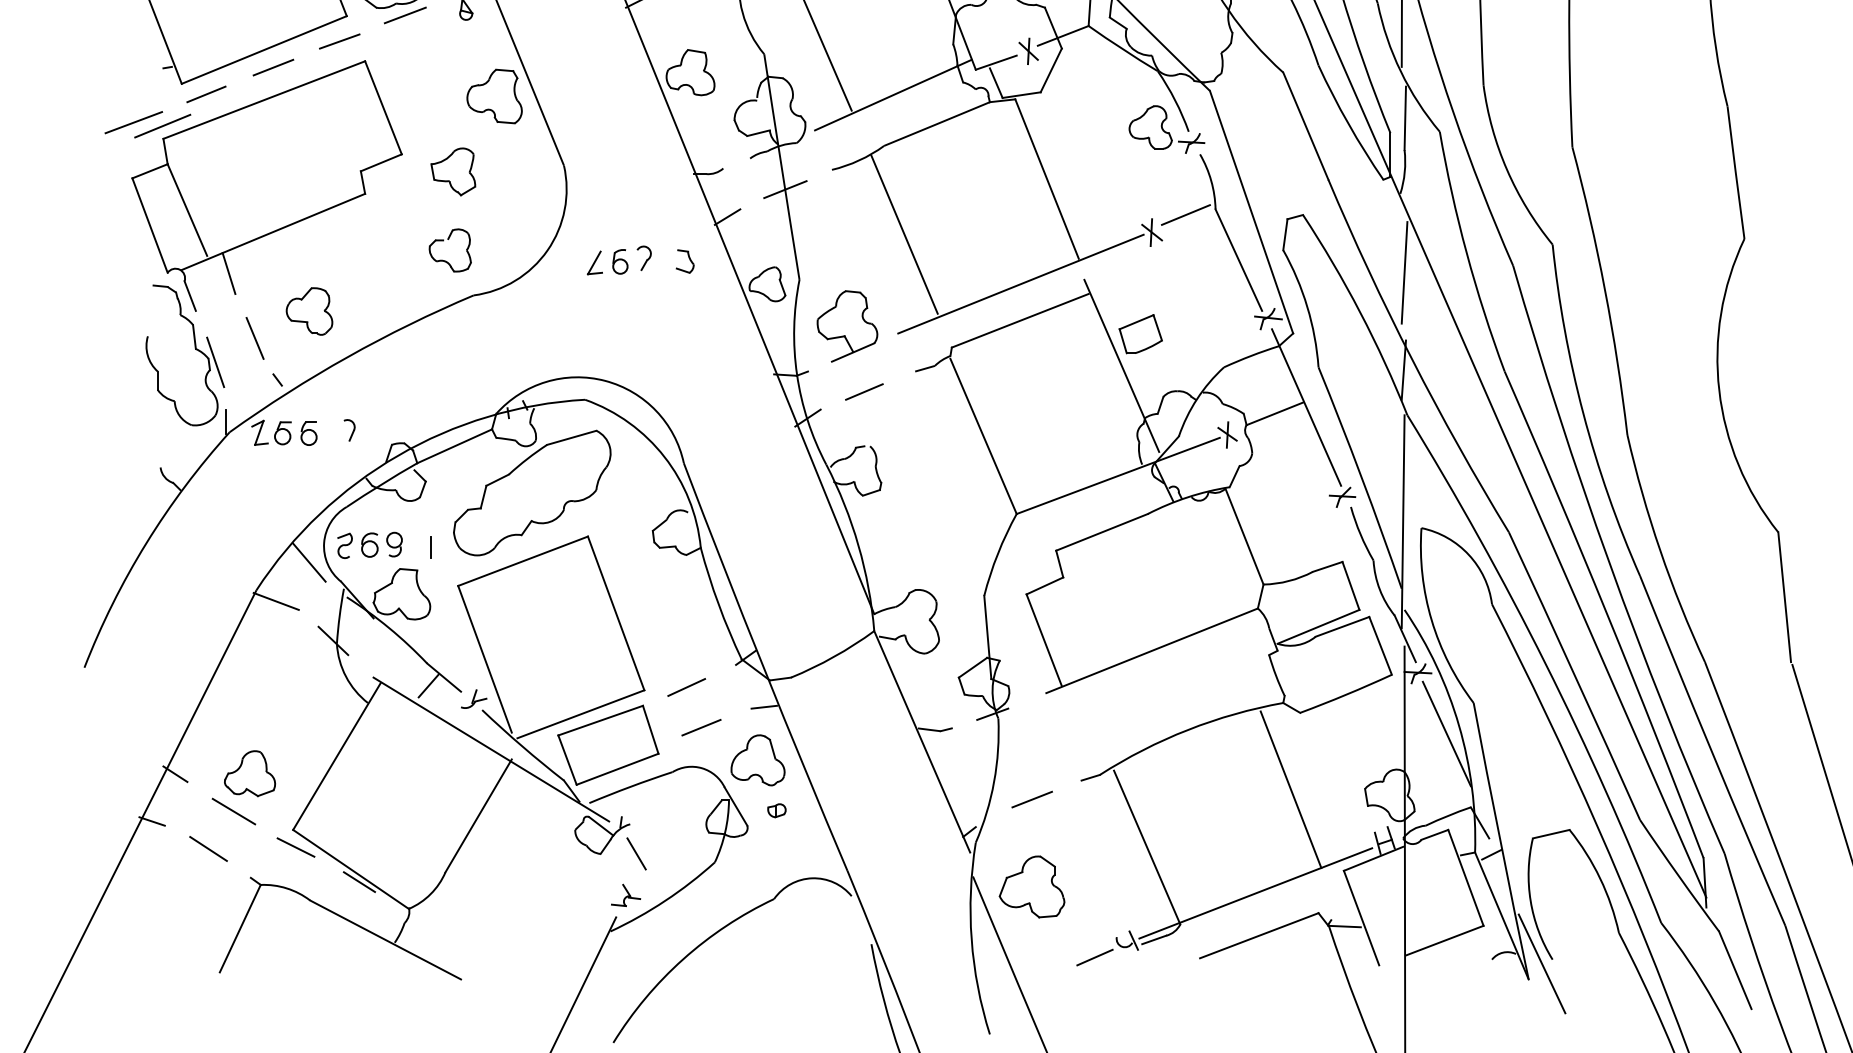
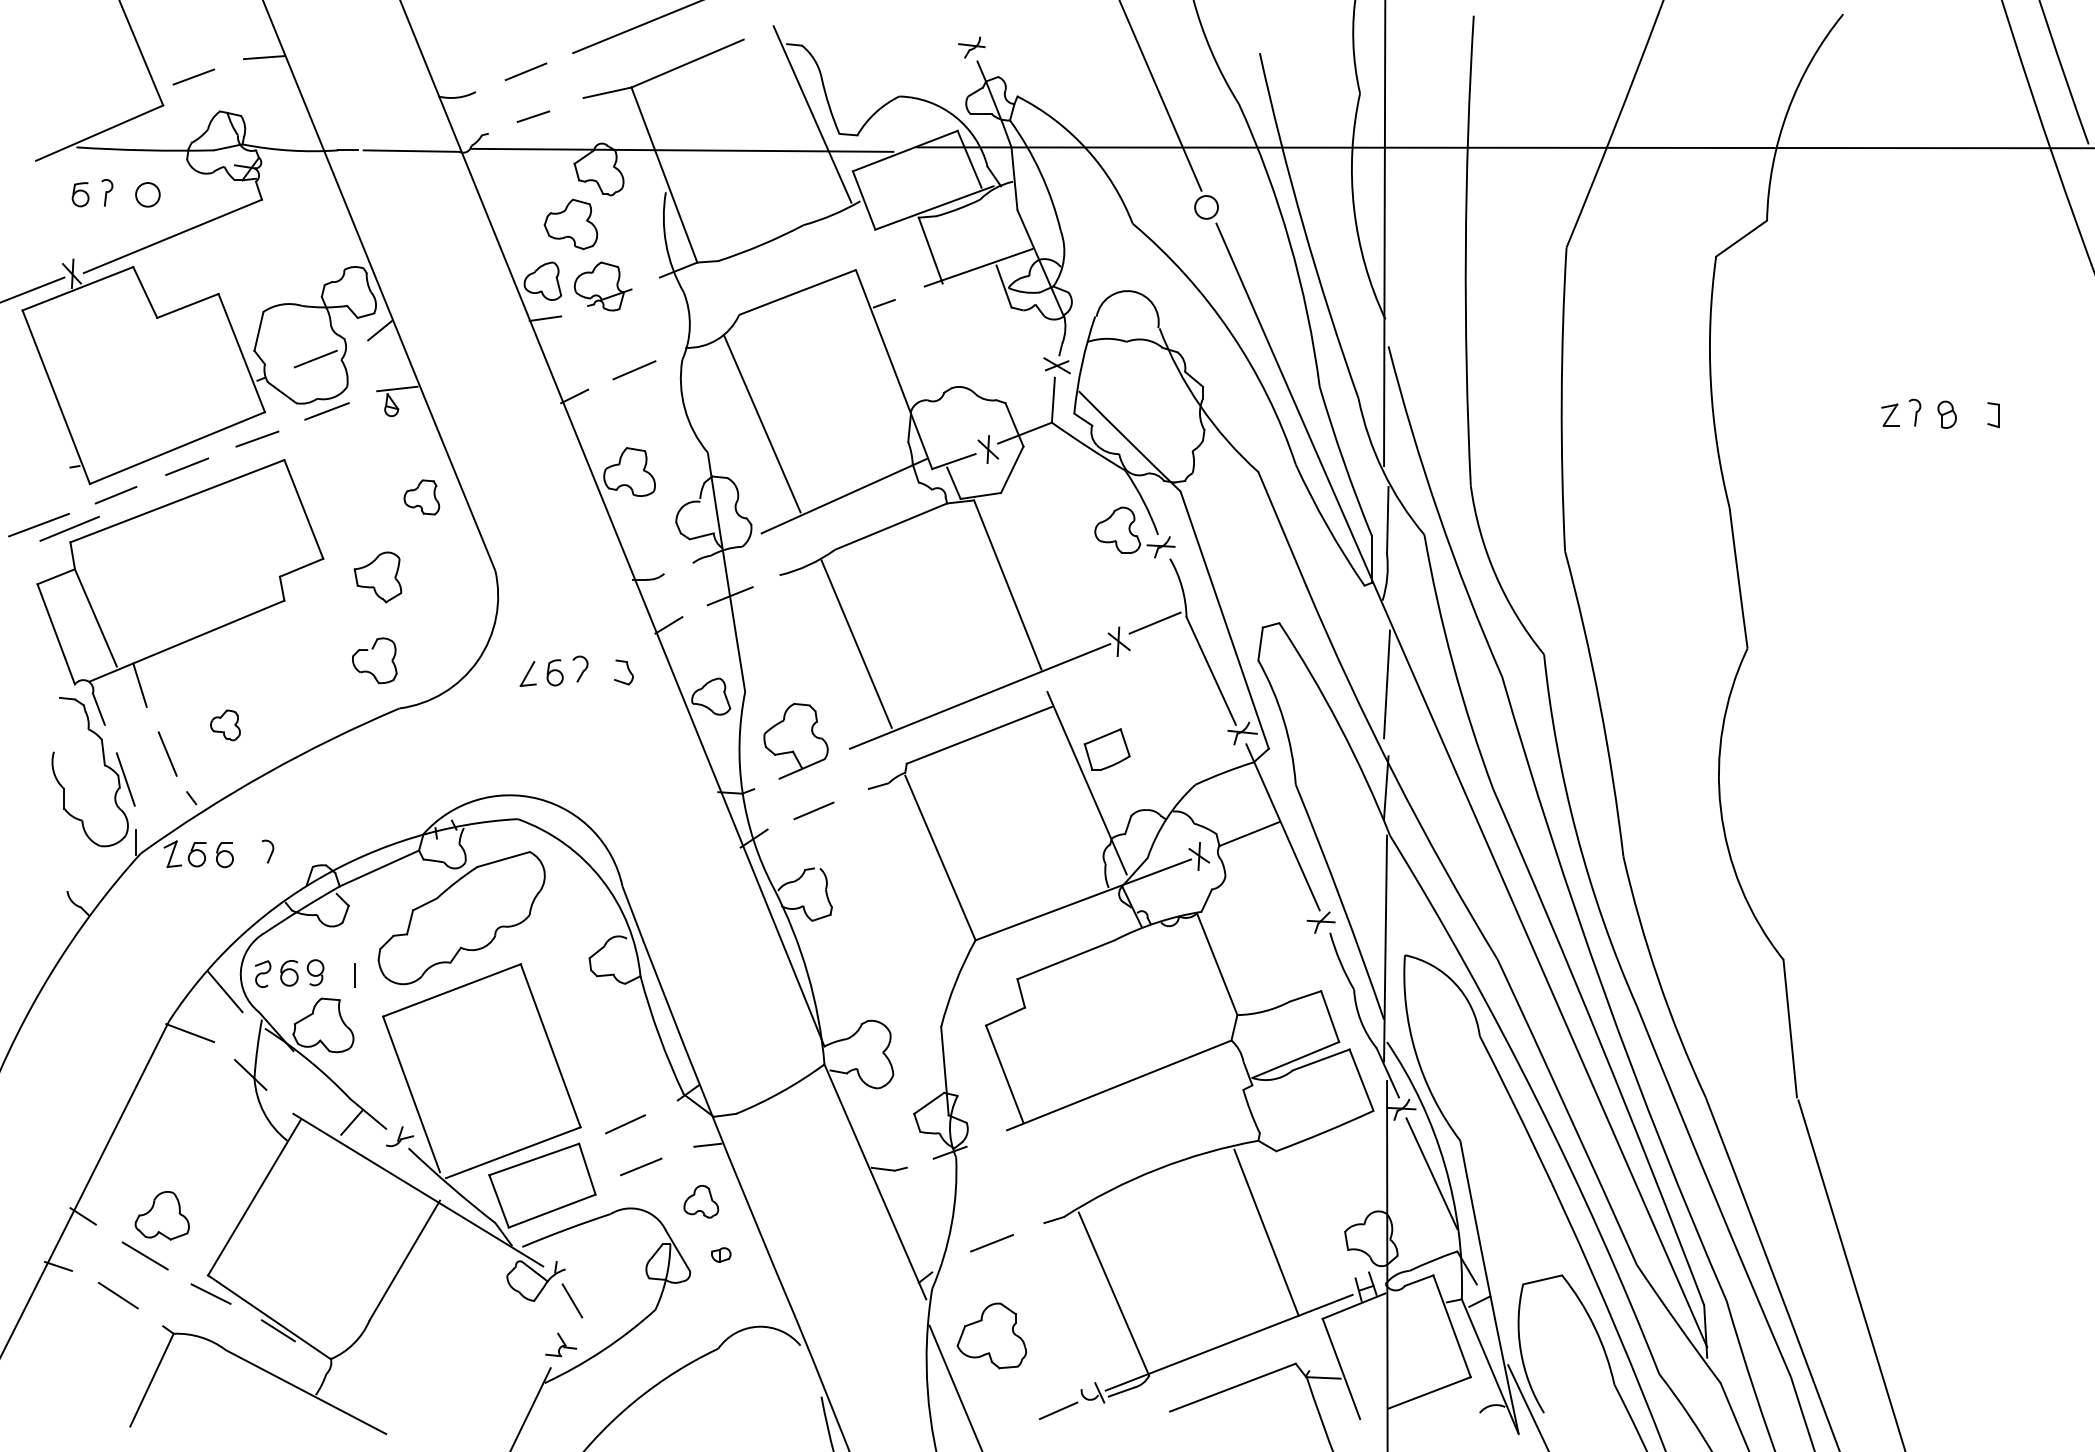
part: (494, 96) -> (421, 497), size x0.6
part: (309, 311) -> (225, 725), size x0.6
part: (758, 760) -> (701, 1201), size x0.6

